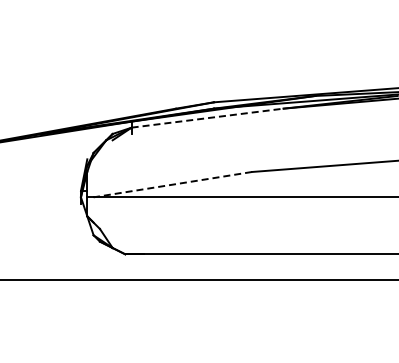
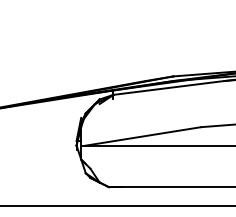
line: (207, 118) -> (168, 88), dashed -> solid
line: (172, 184) -> (143, 136), dashed -> solid

